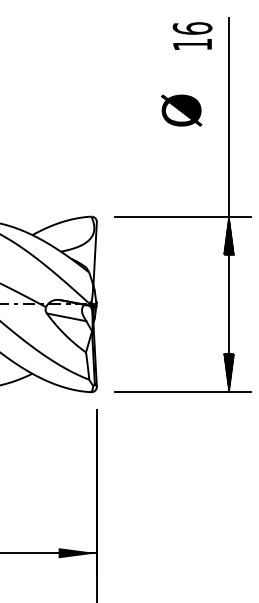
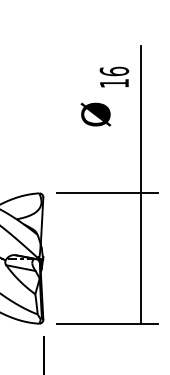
text: (192, 35) -> (114, 76), moved
text: (181, 110) -> (95, 114), moved
hatch: (228, 235) -> (141, 207), removed
hatch: (229, 372) -> (141, 309), removed

